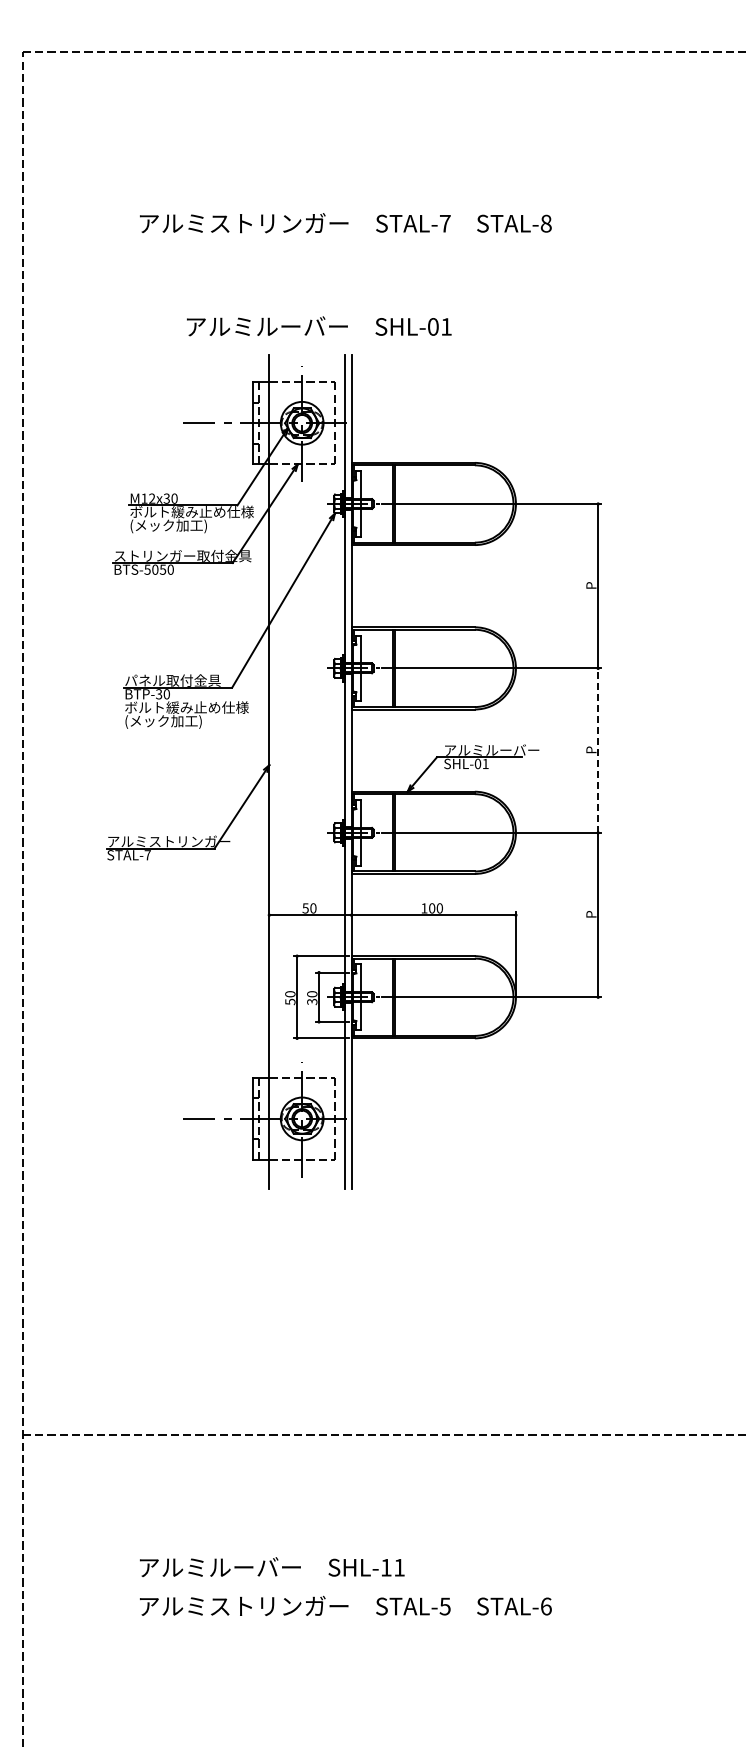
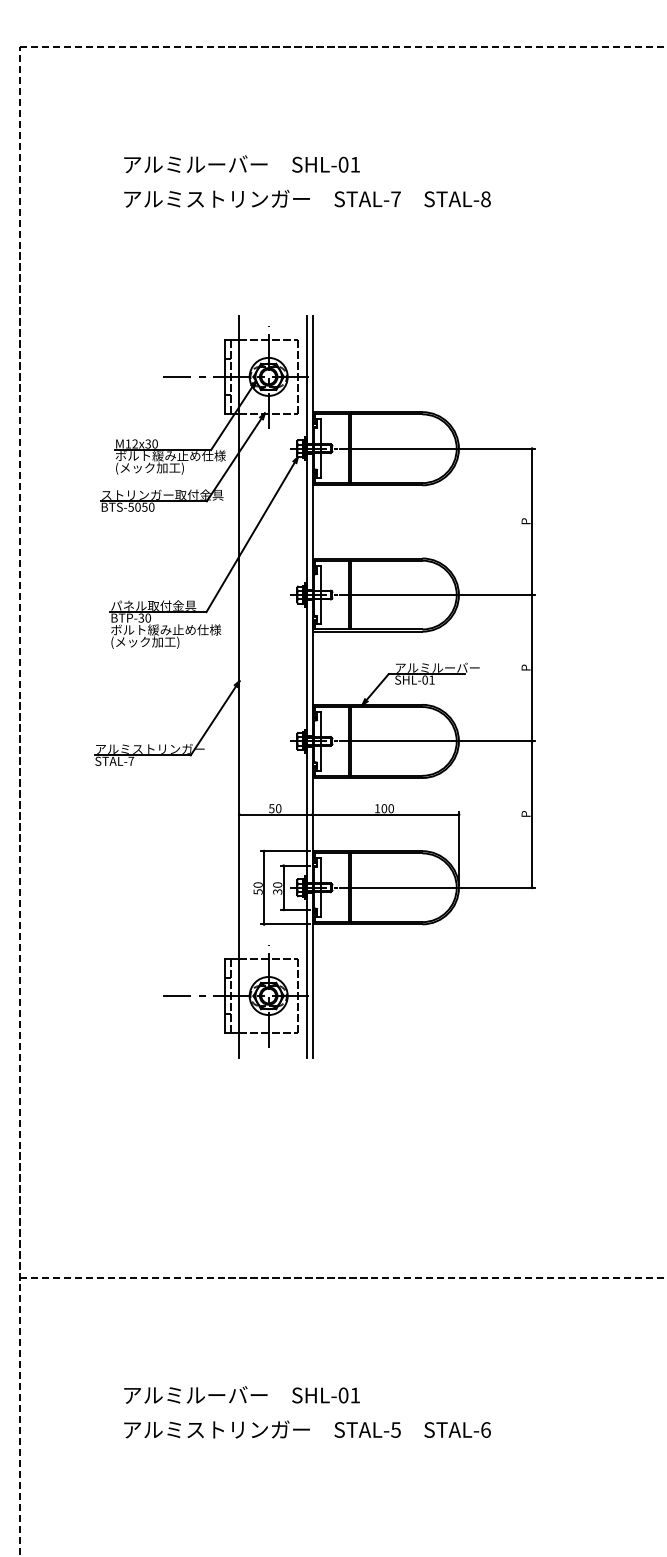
text: (319, 326) -> (242, 164), moved
line: (598, 750) -> (532, 668), dashed -> solid
text: (386, 1567) -> (343, 1395), SHL-11 -> SHL-01

